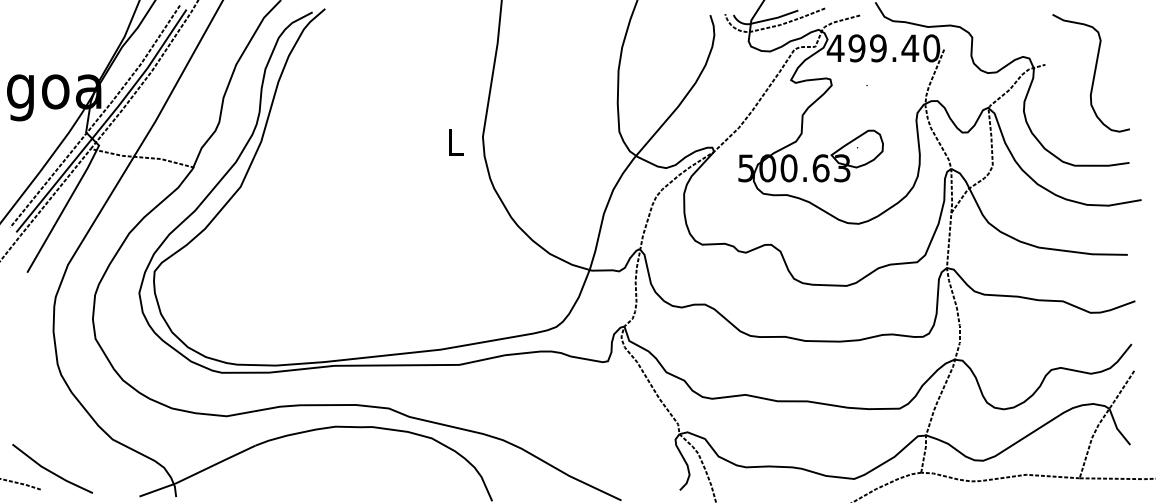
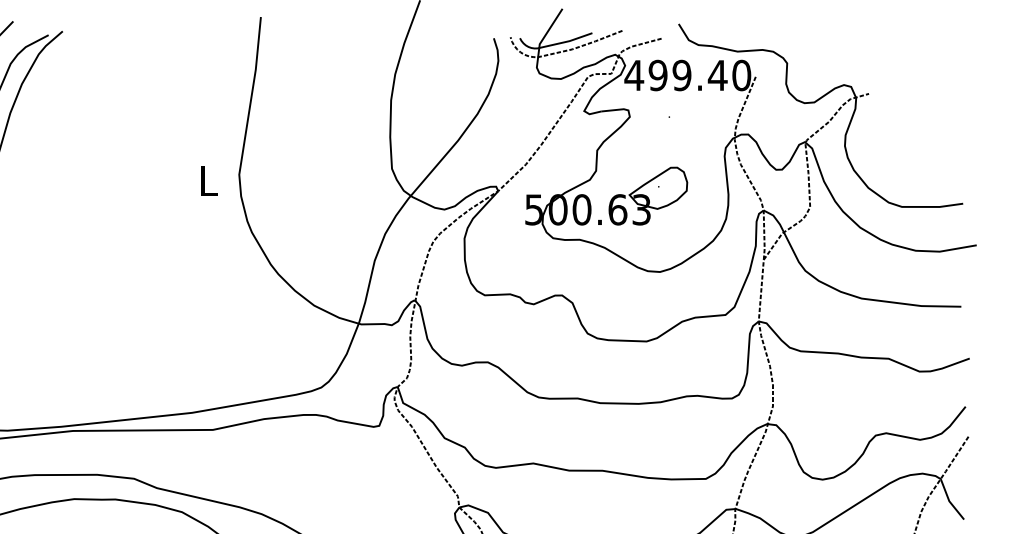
curve: (1093, 73) -> (922, 103), removed

